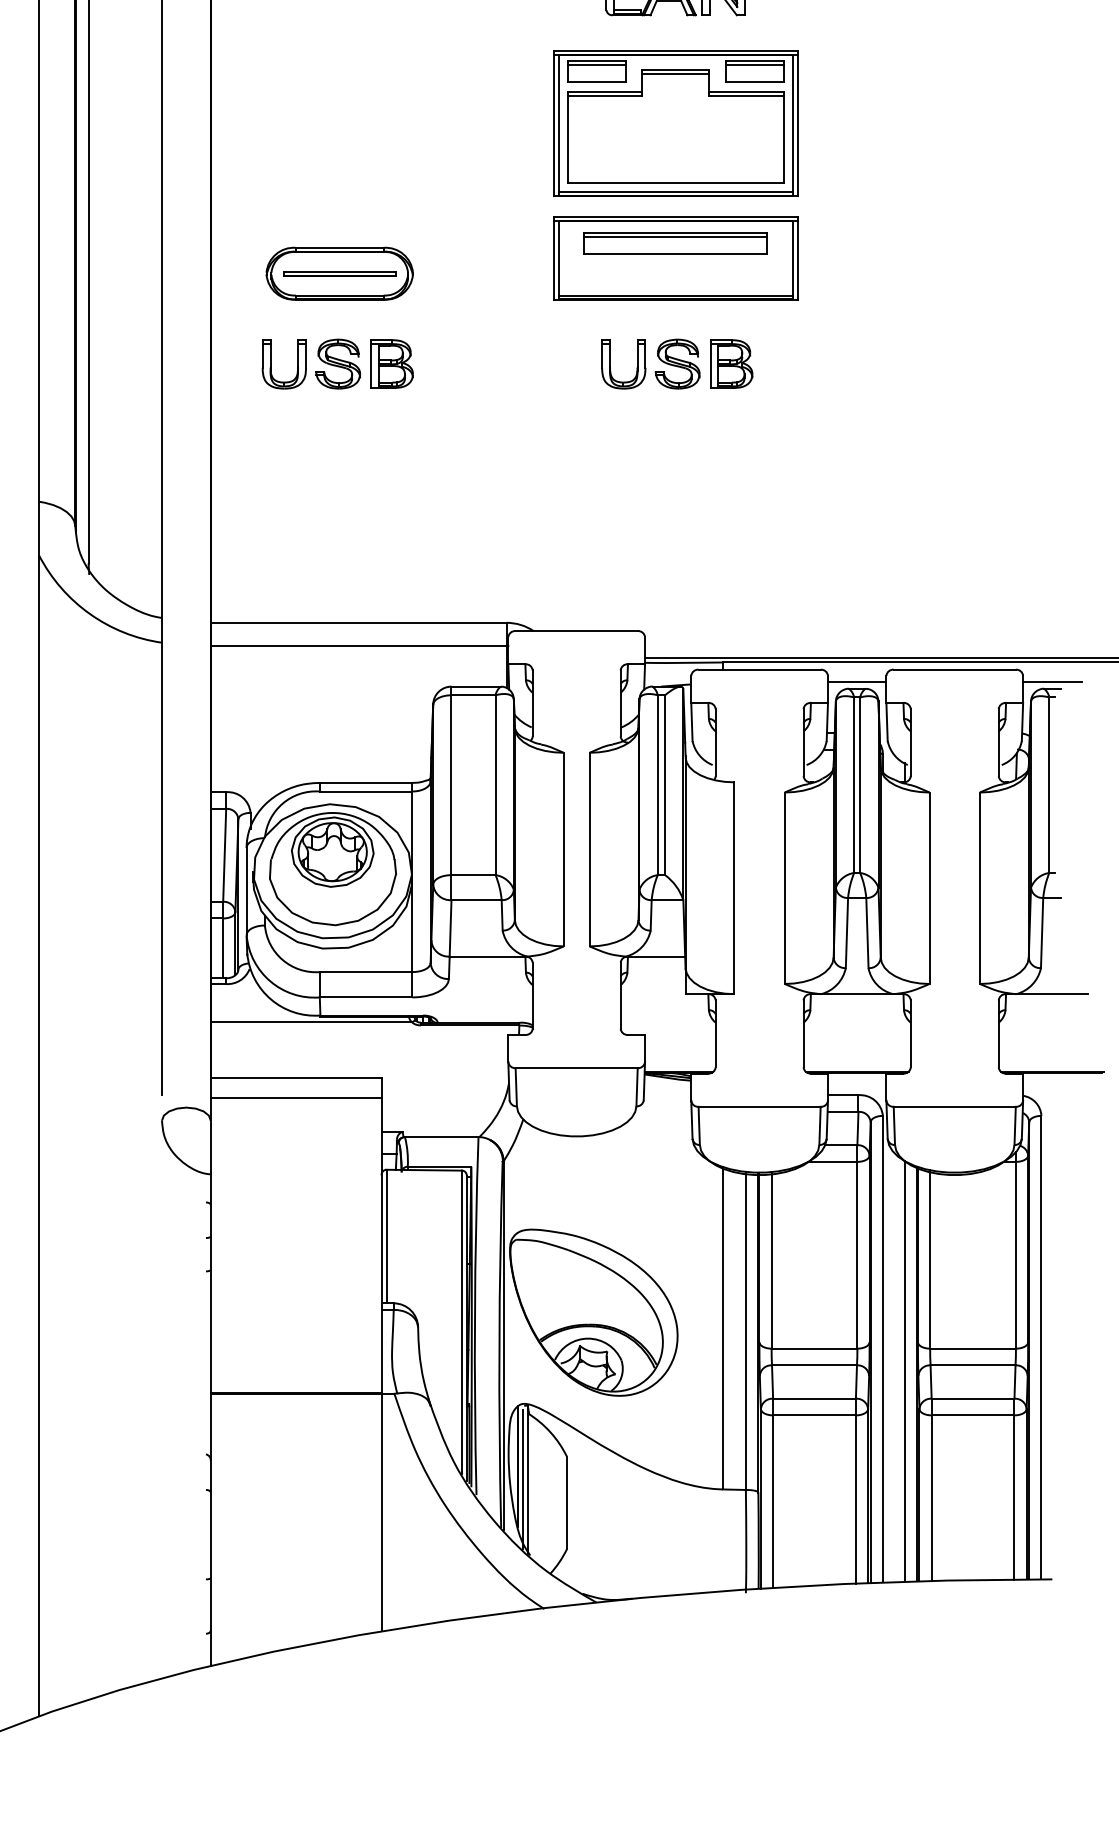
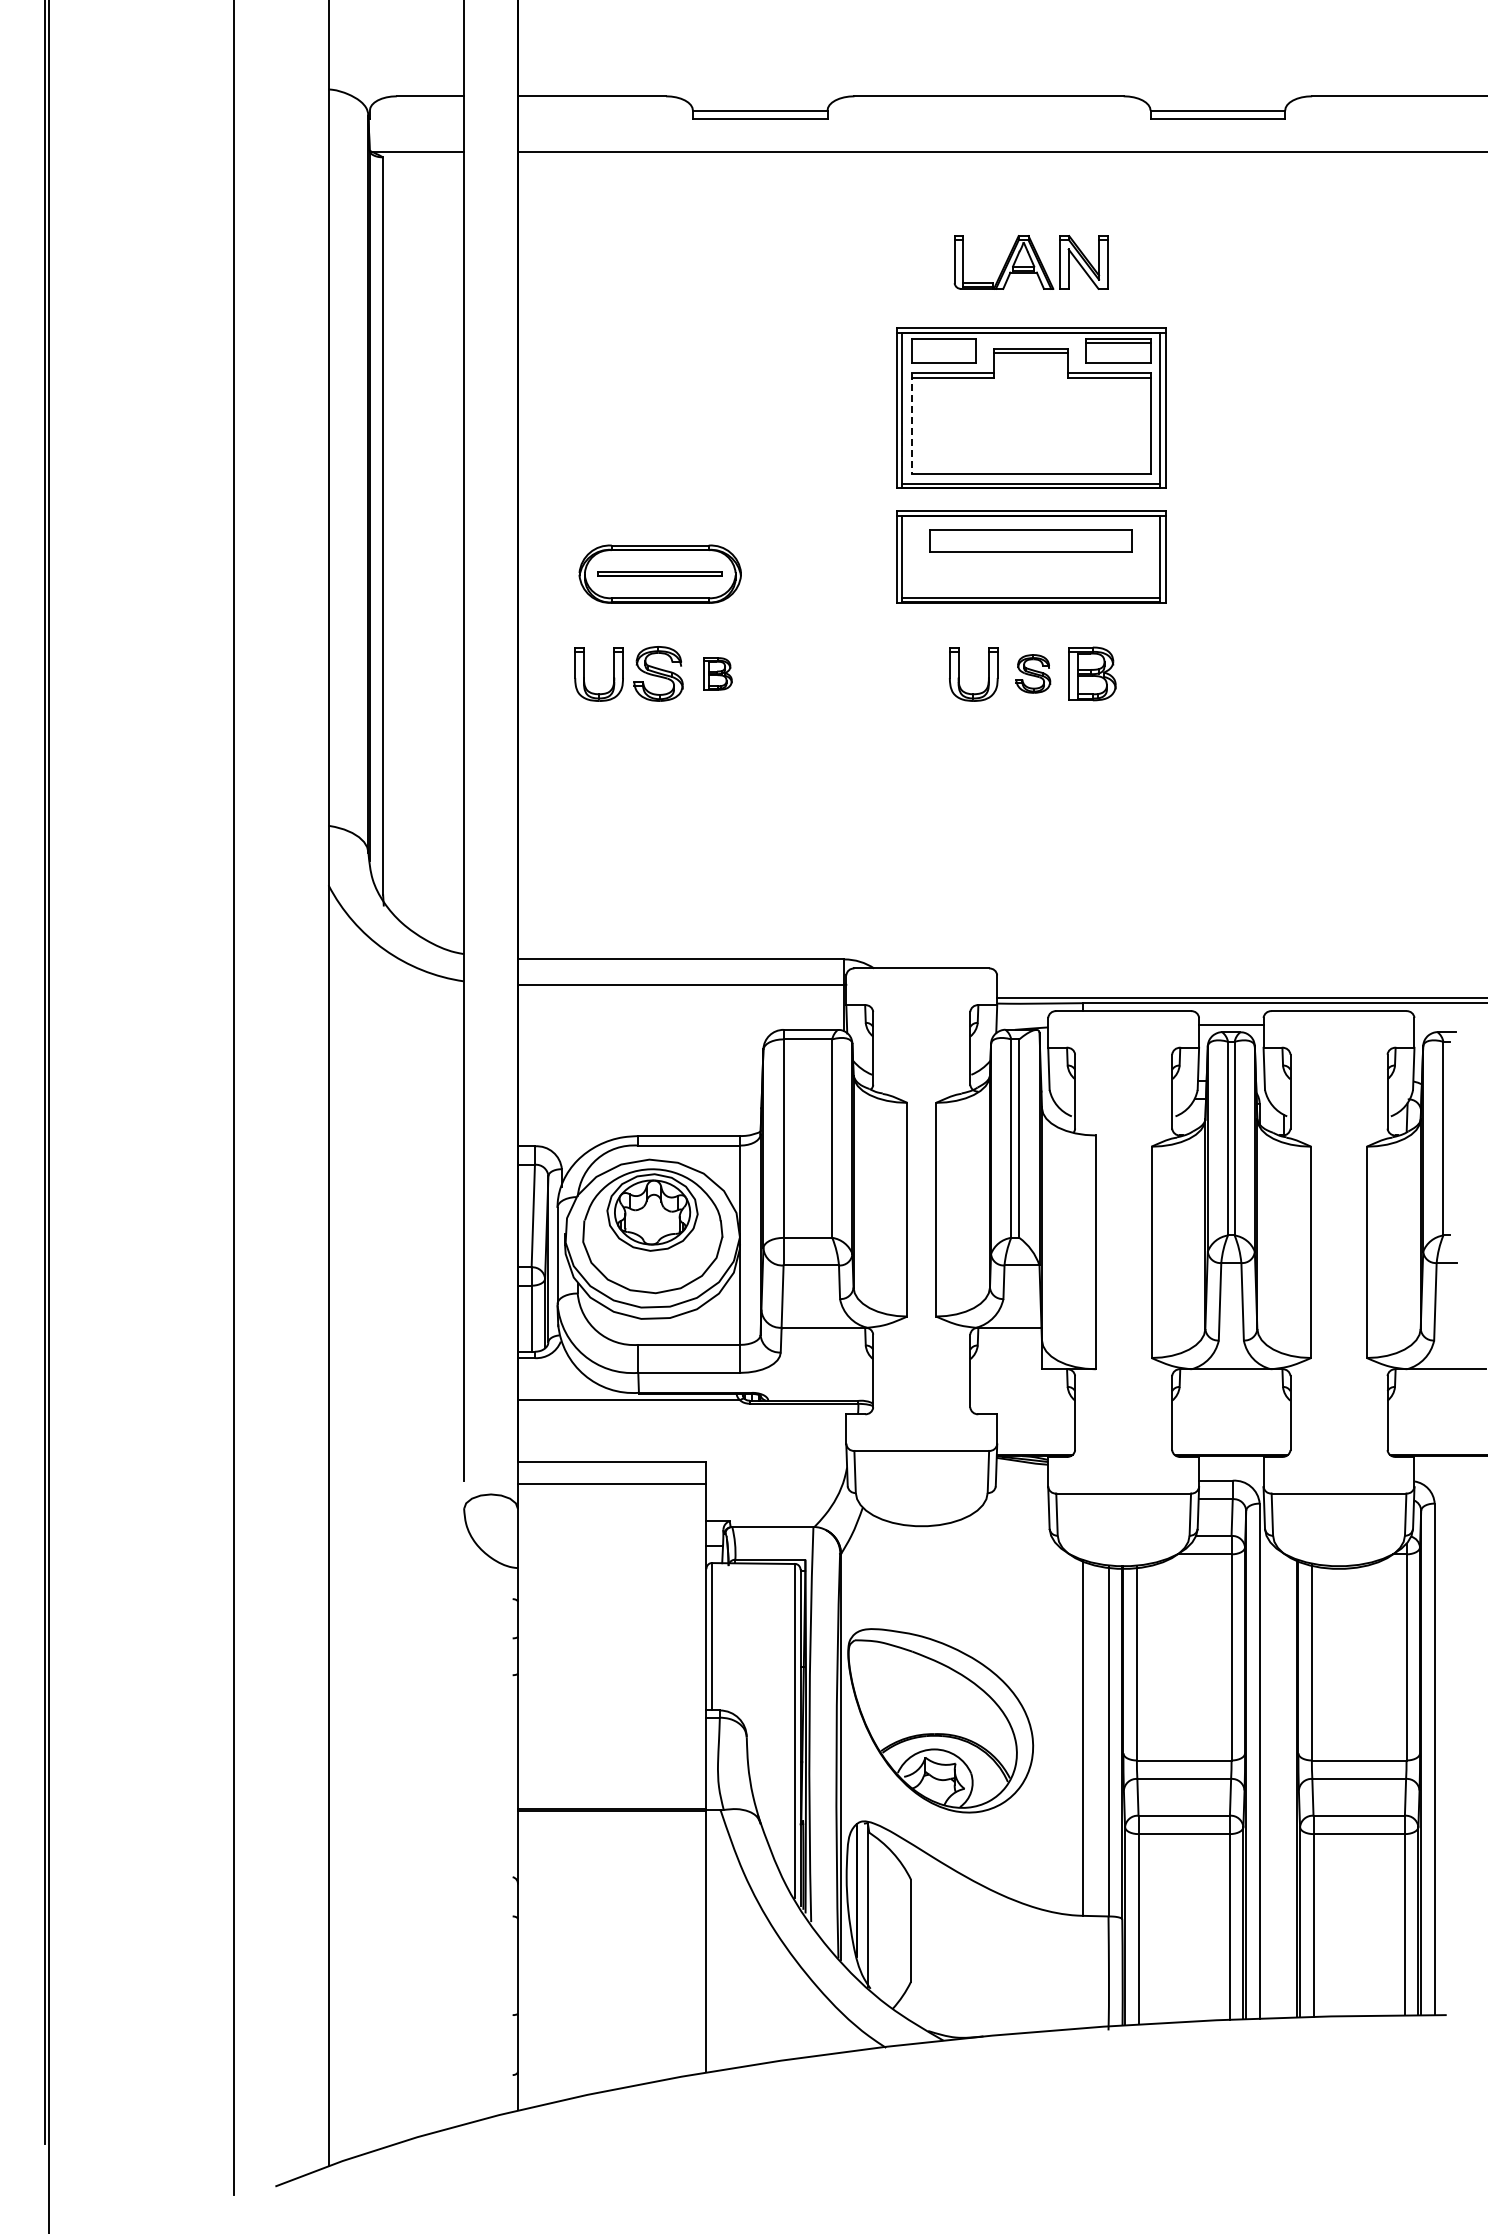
line: (596, 64) -> (943, 343), removed
line: (567, 138) -> (911, 424), solid -> dashed
line: (676, 236) -> (1031, 533), removed
part: (391, 363) -> (717, 673), size x0.6
part: (677, 363) -> (1033, 673), size x0.7
line: (1052, 681) -> (1446, 1024), removed
line: (904, 1371) -> (1283, 1785), removed
line: (522, 1479) -> (862, 1904), removed

